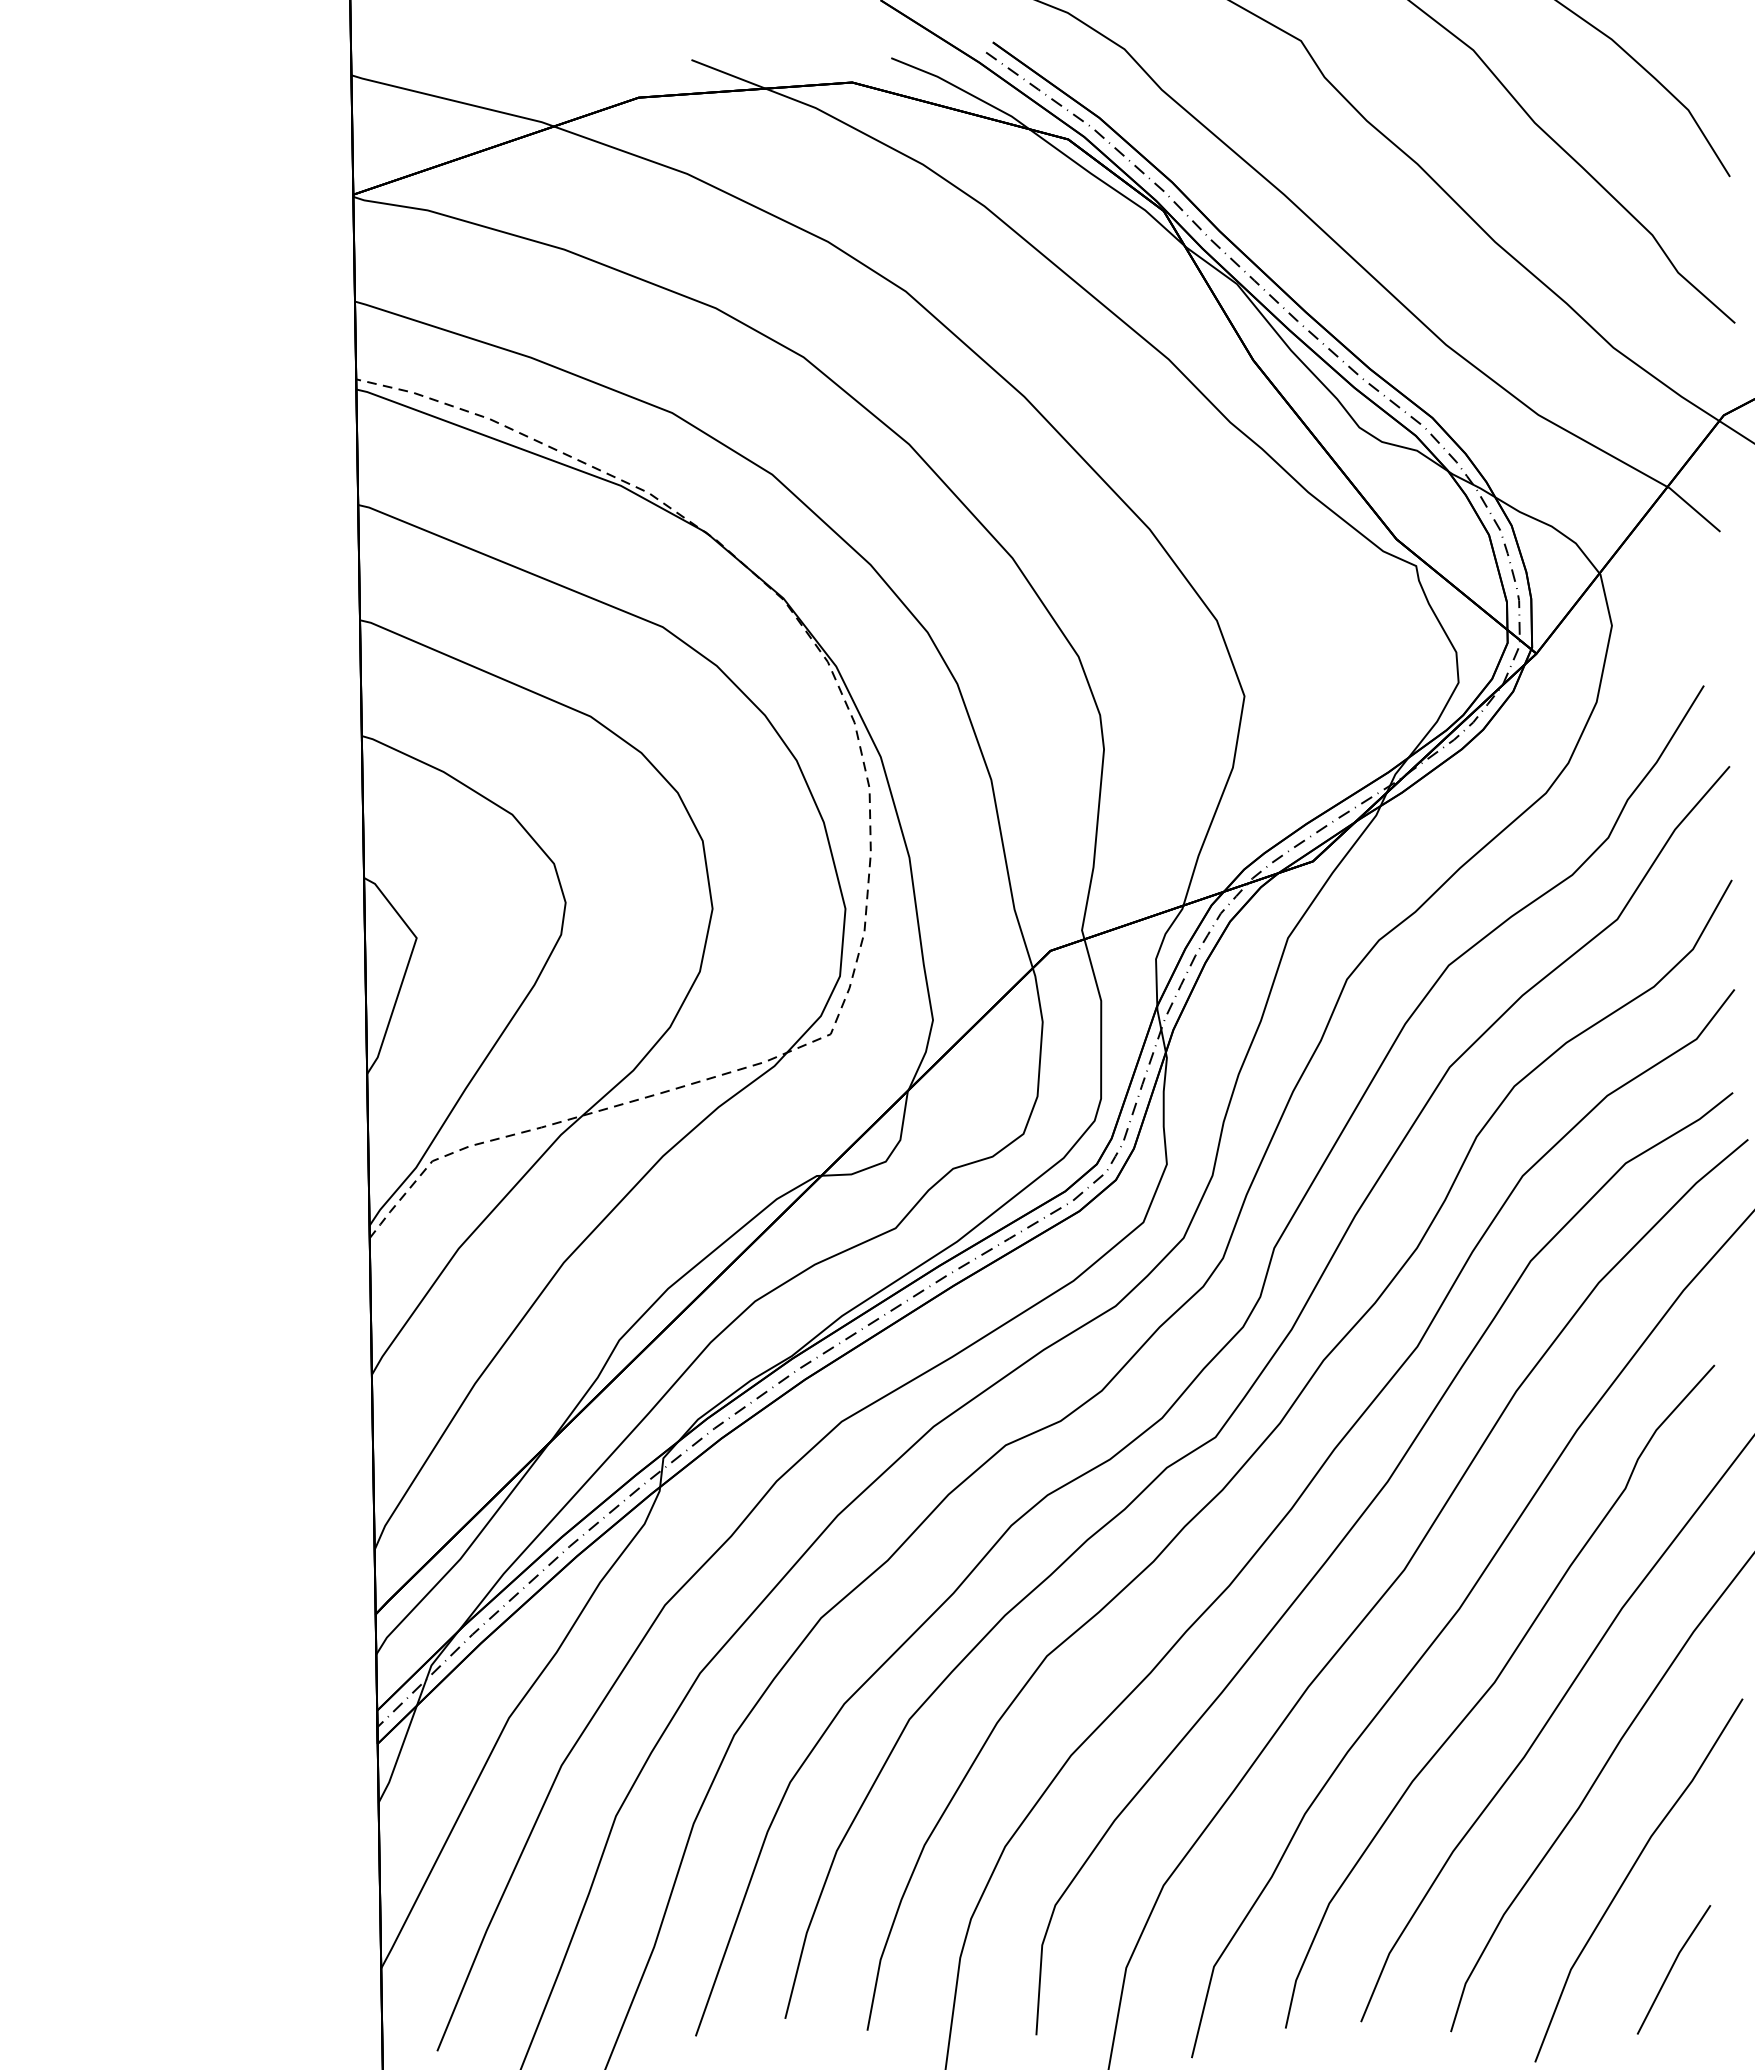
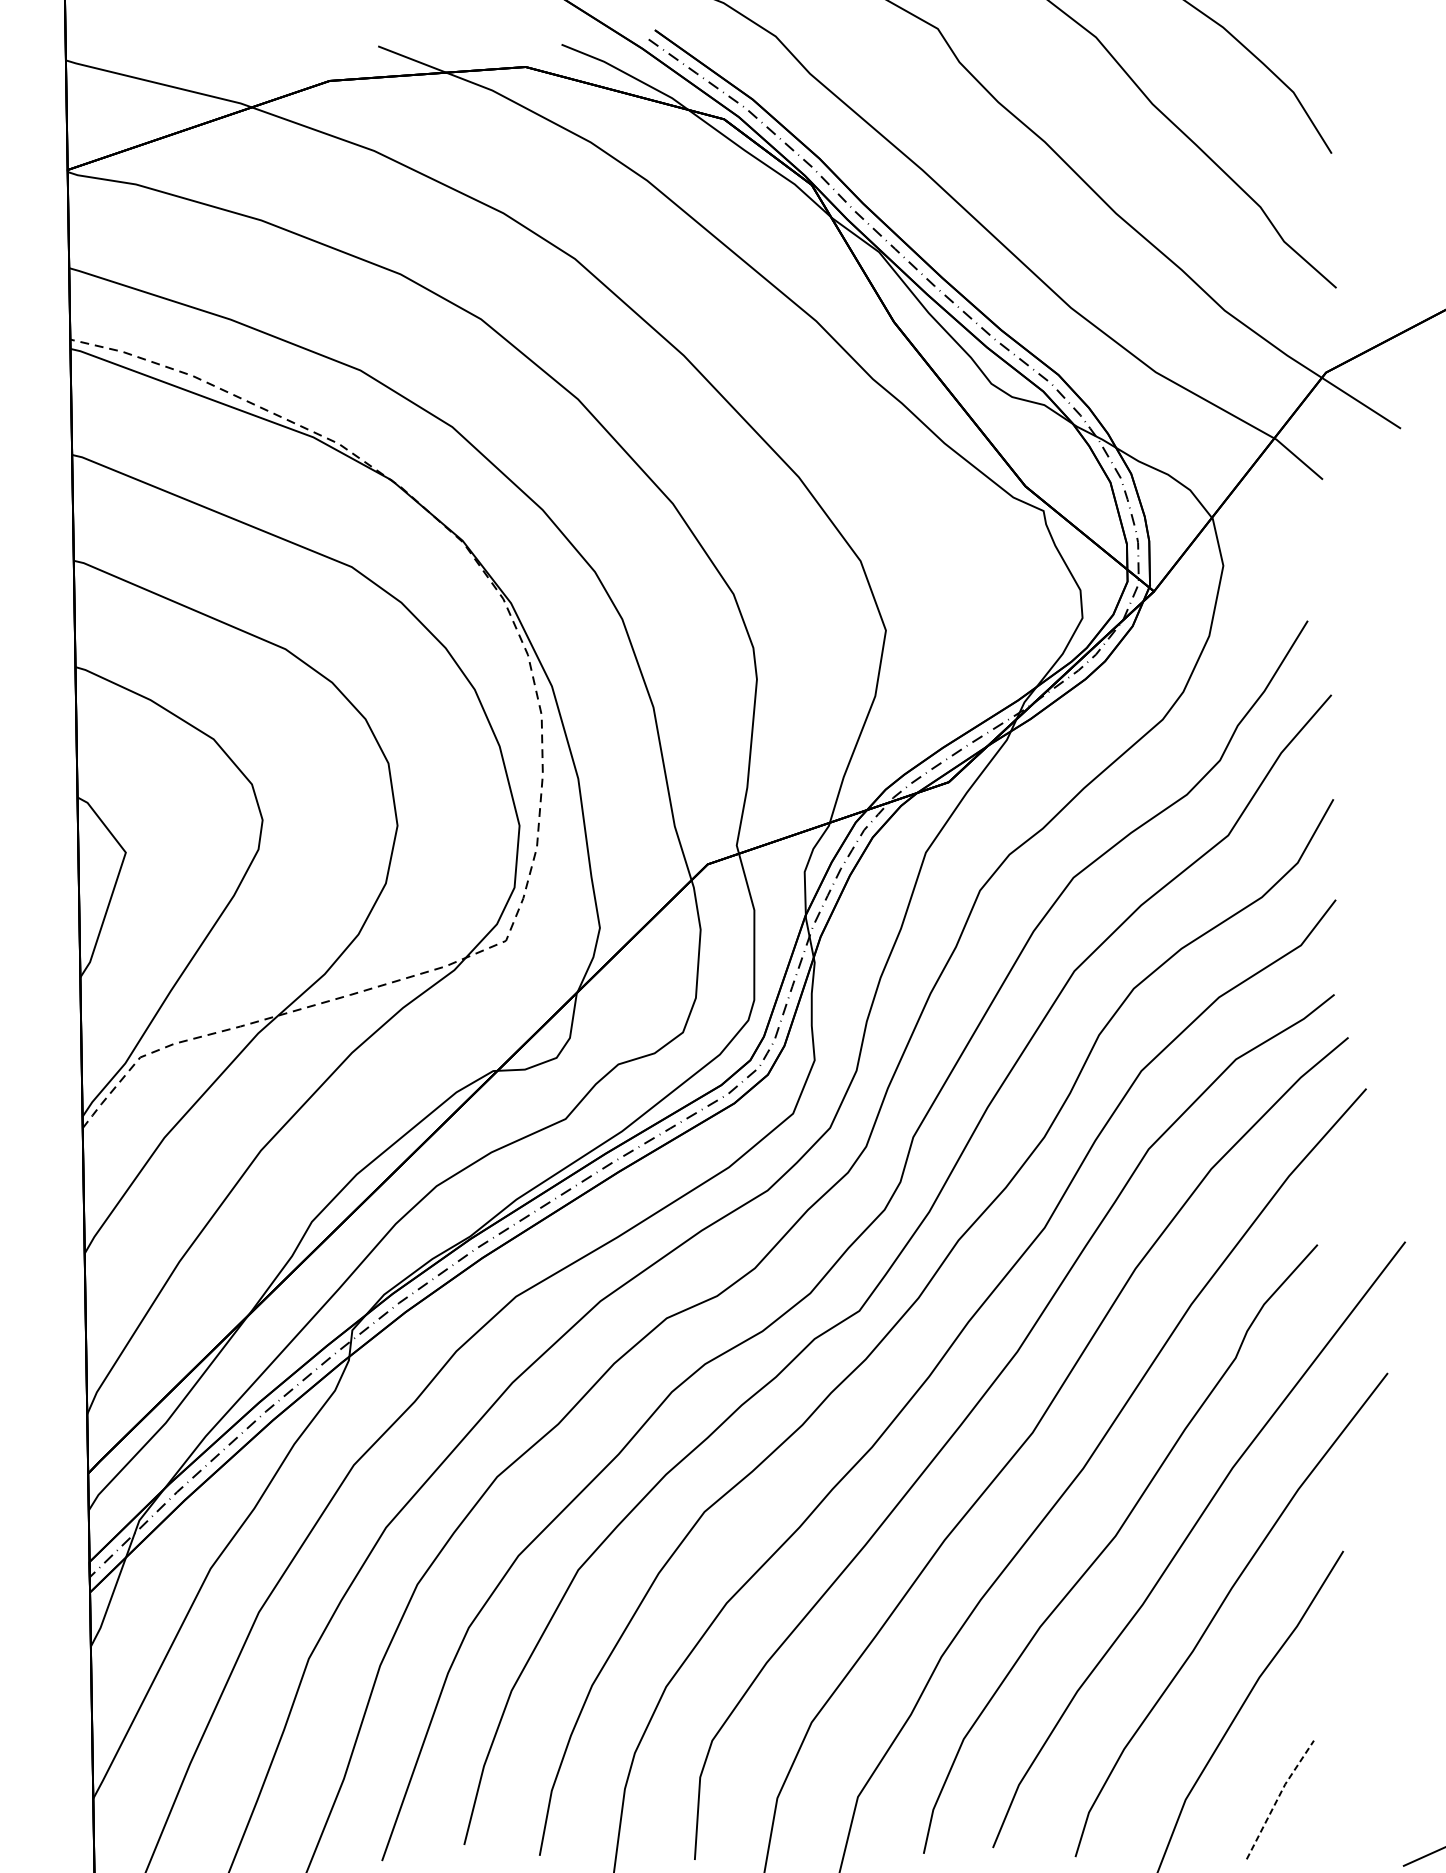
line: (1671, 1967) -> (1278, 1797), solid -> dashed

